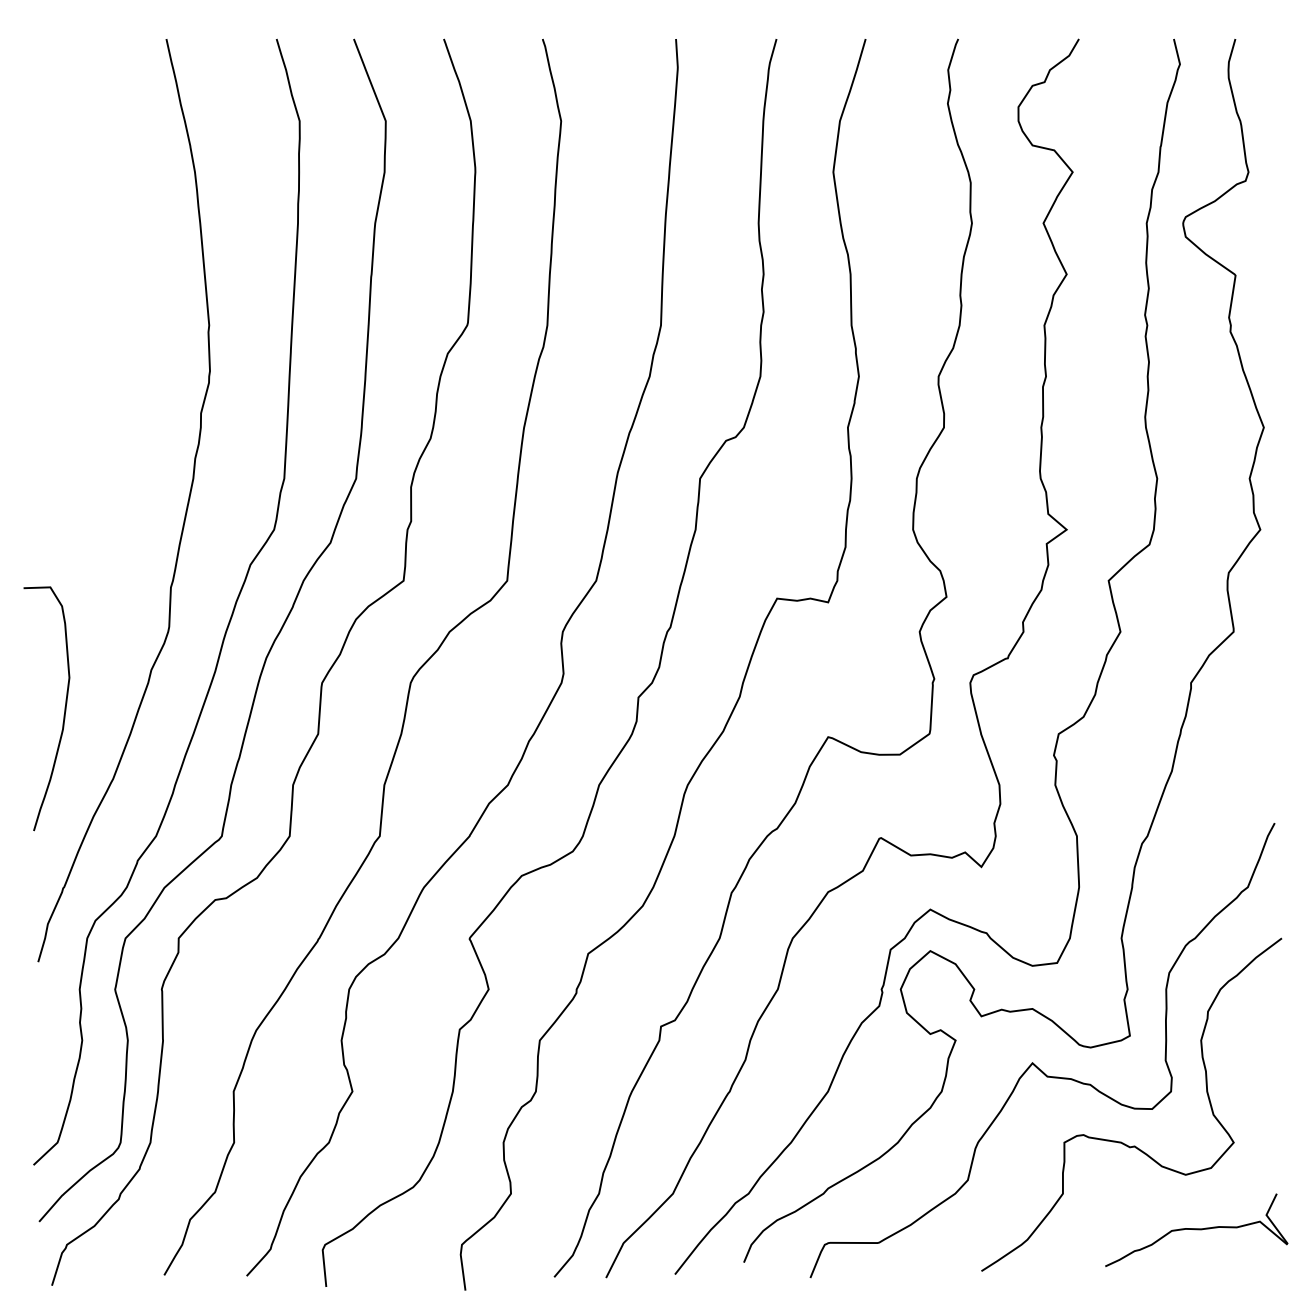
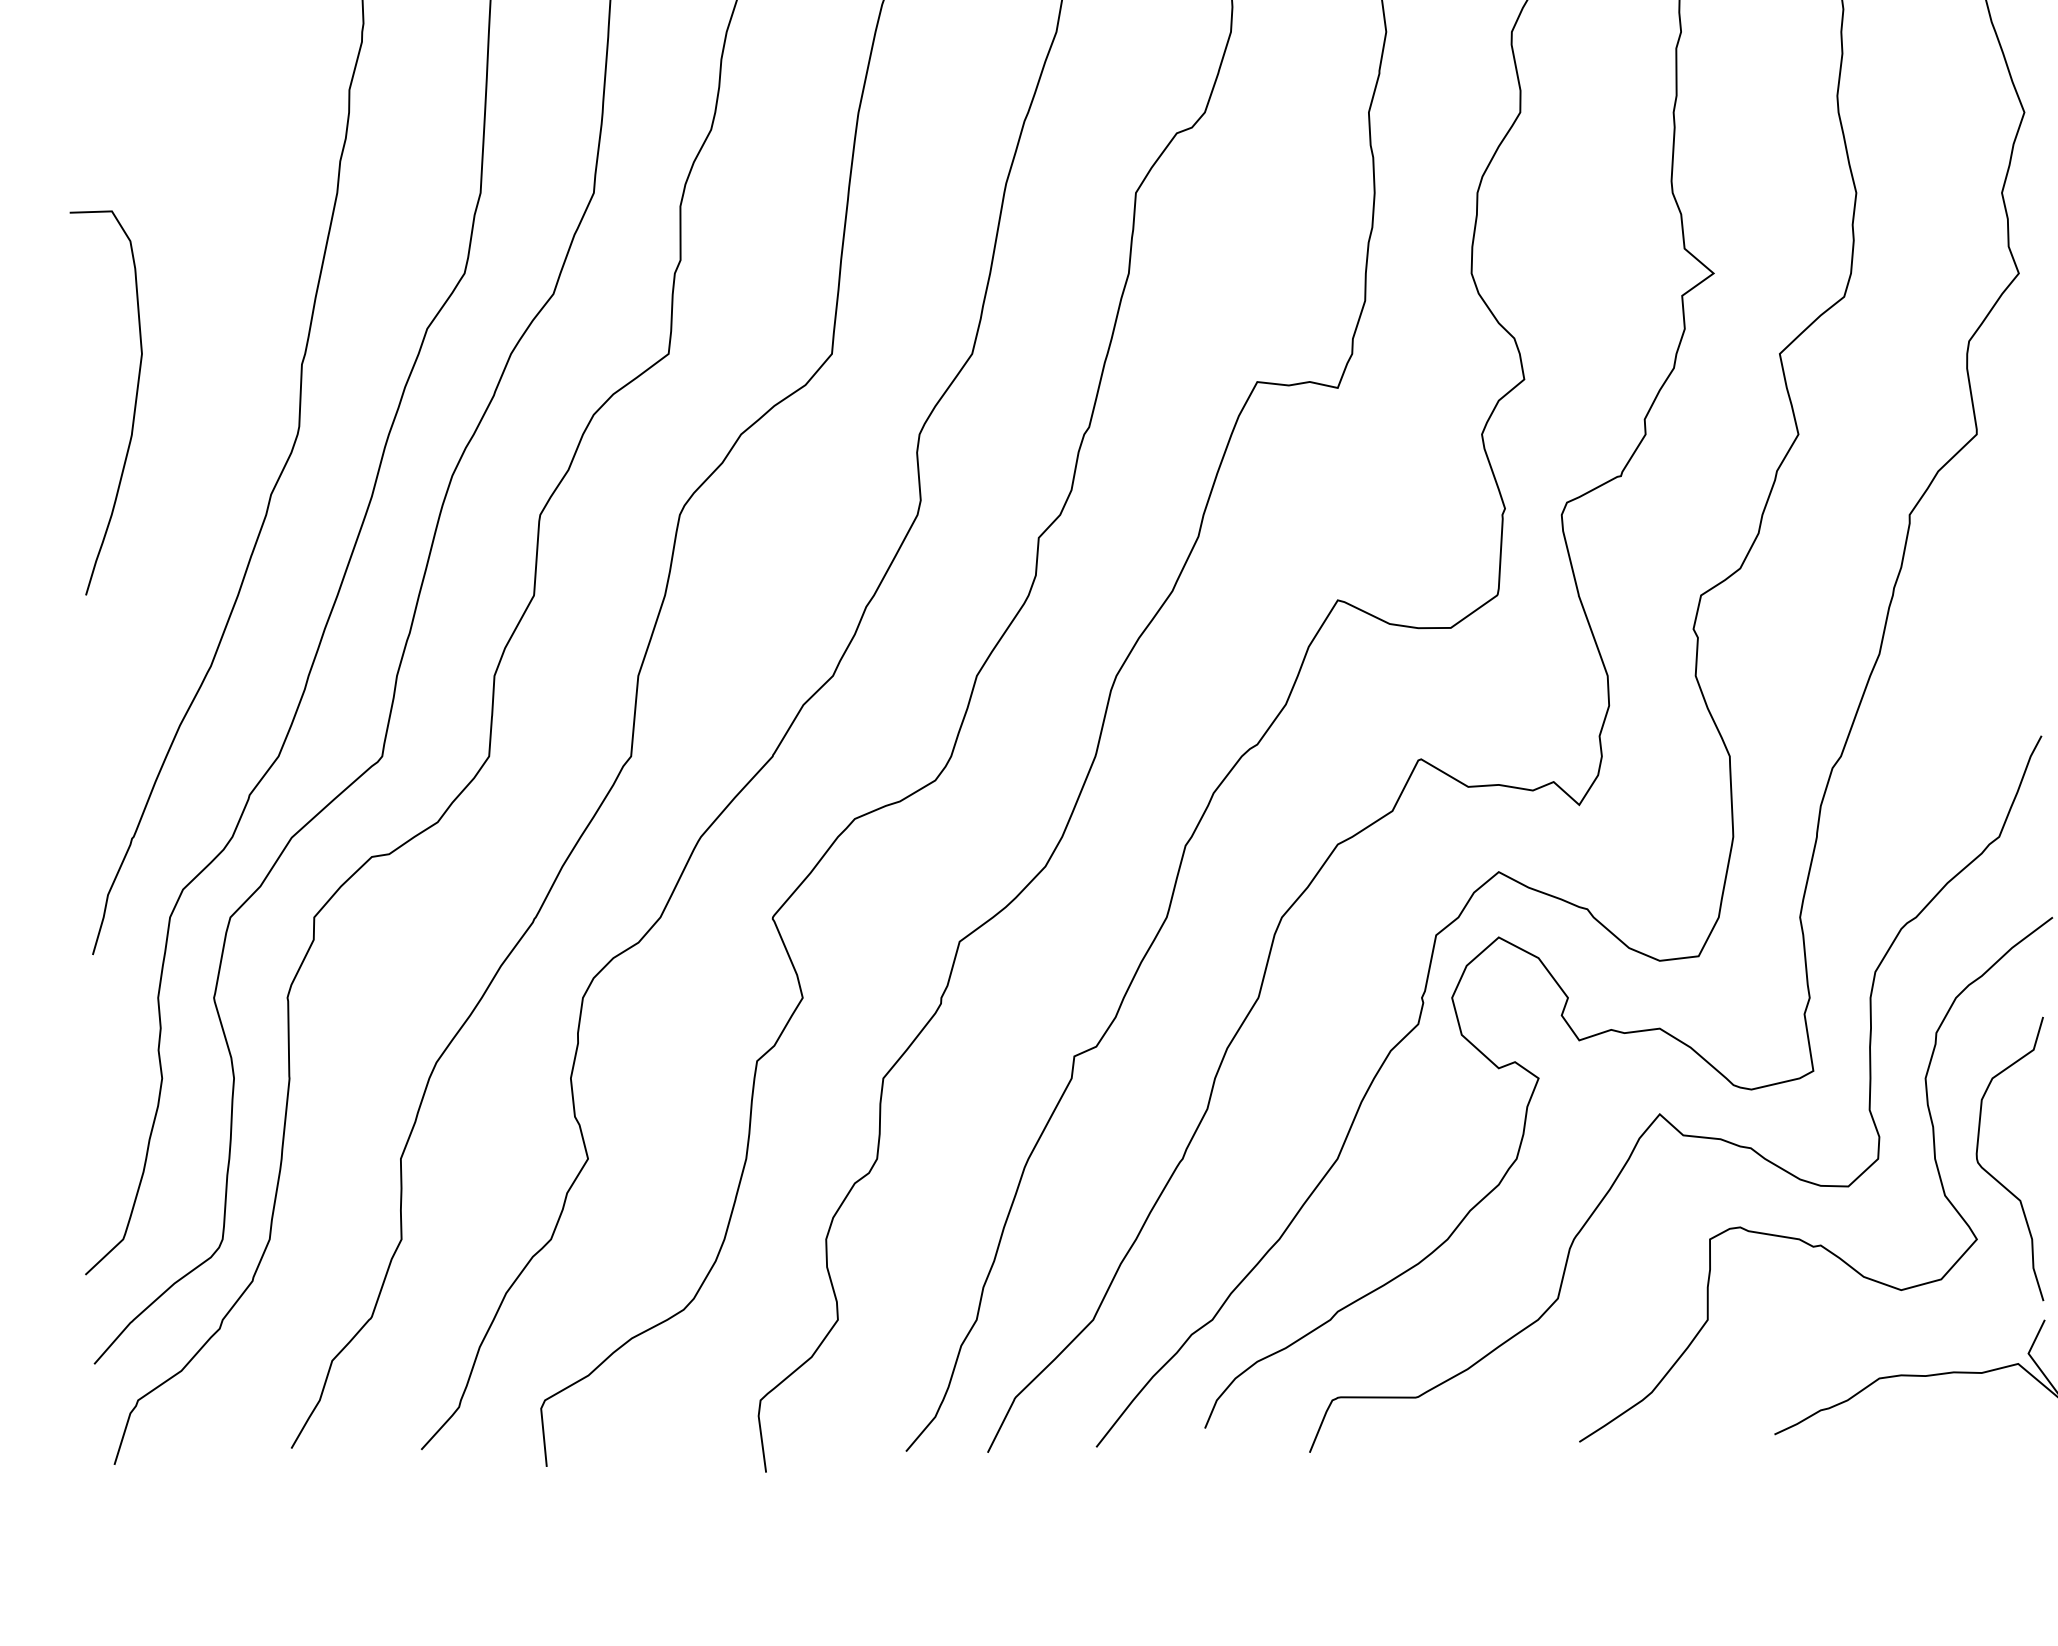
curve: (64, 708) -> (134, 402), moved
curve: (1247, 1104) -> (1998, 1179), added

